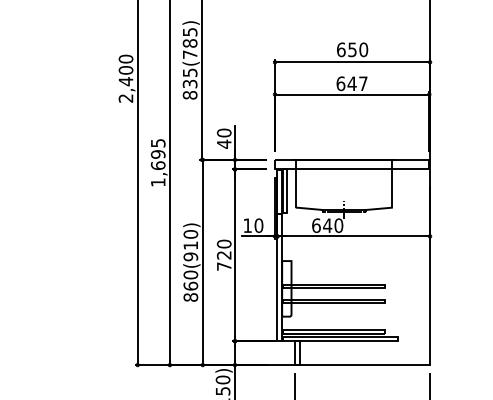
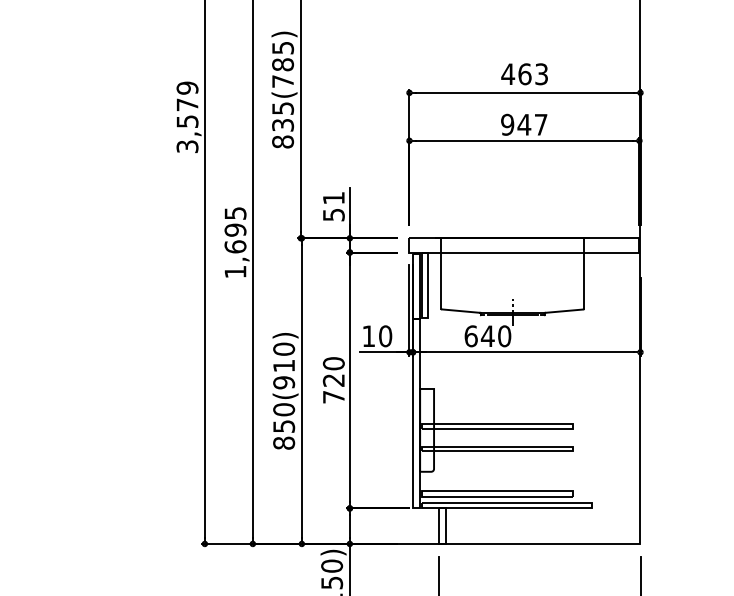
text: (352, 49) -> (524, 73), 650 -> 463
text: (125, 78) -> (186, 116), 2,400 -> 3,579
text: (340, 83) -> (507, 124), 647 -> 947
text: (224, 138) -> (334, 206), 40 -> 51
text: (190, 285) -> (283, 425), 860(910) -> 850(910)

